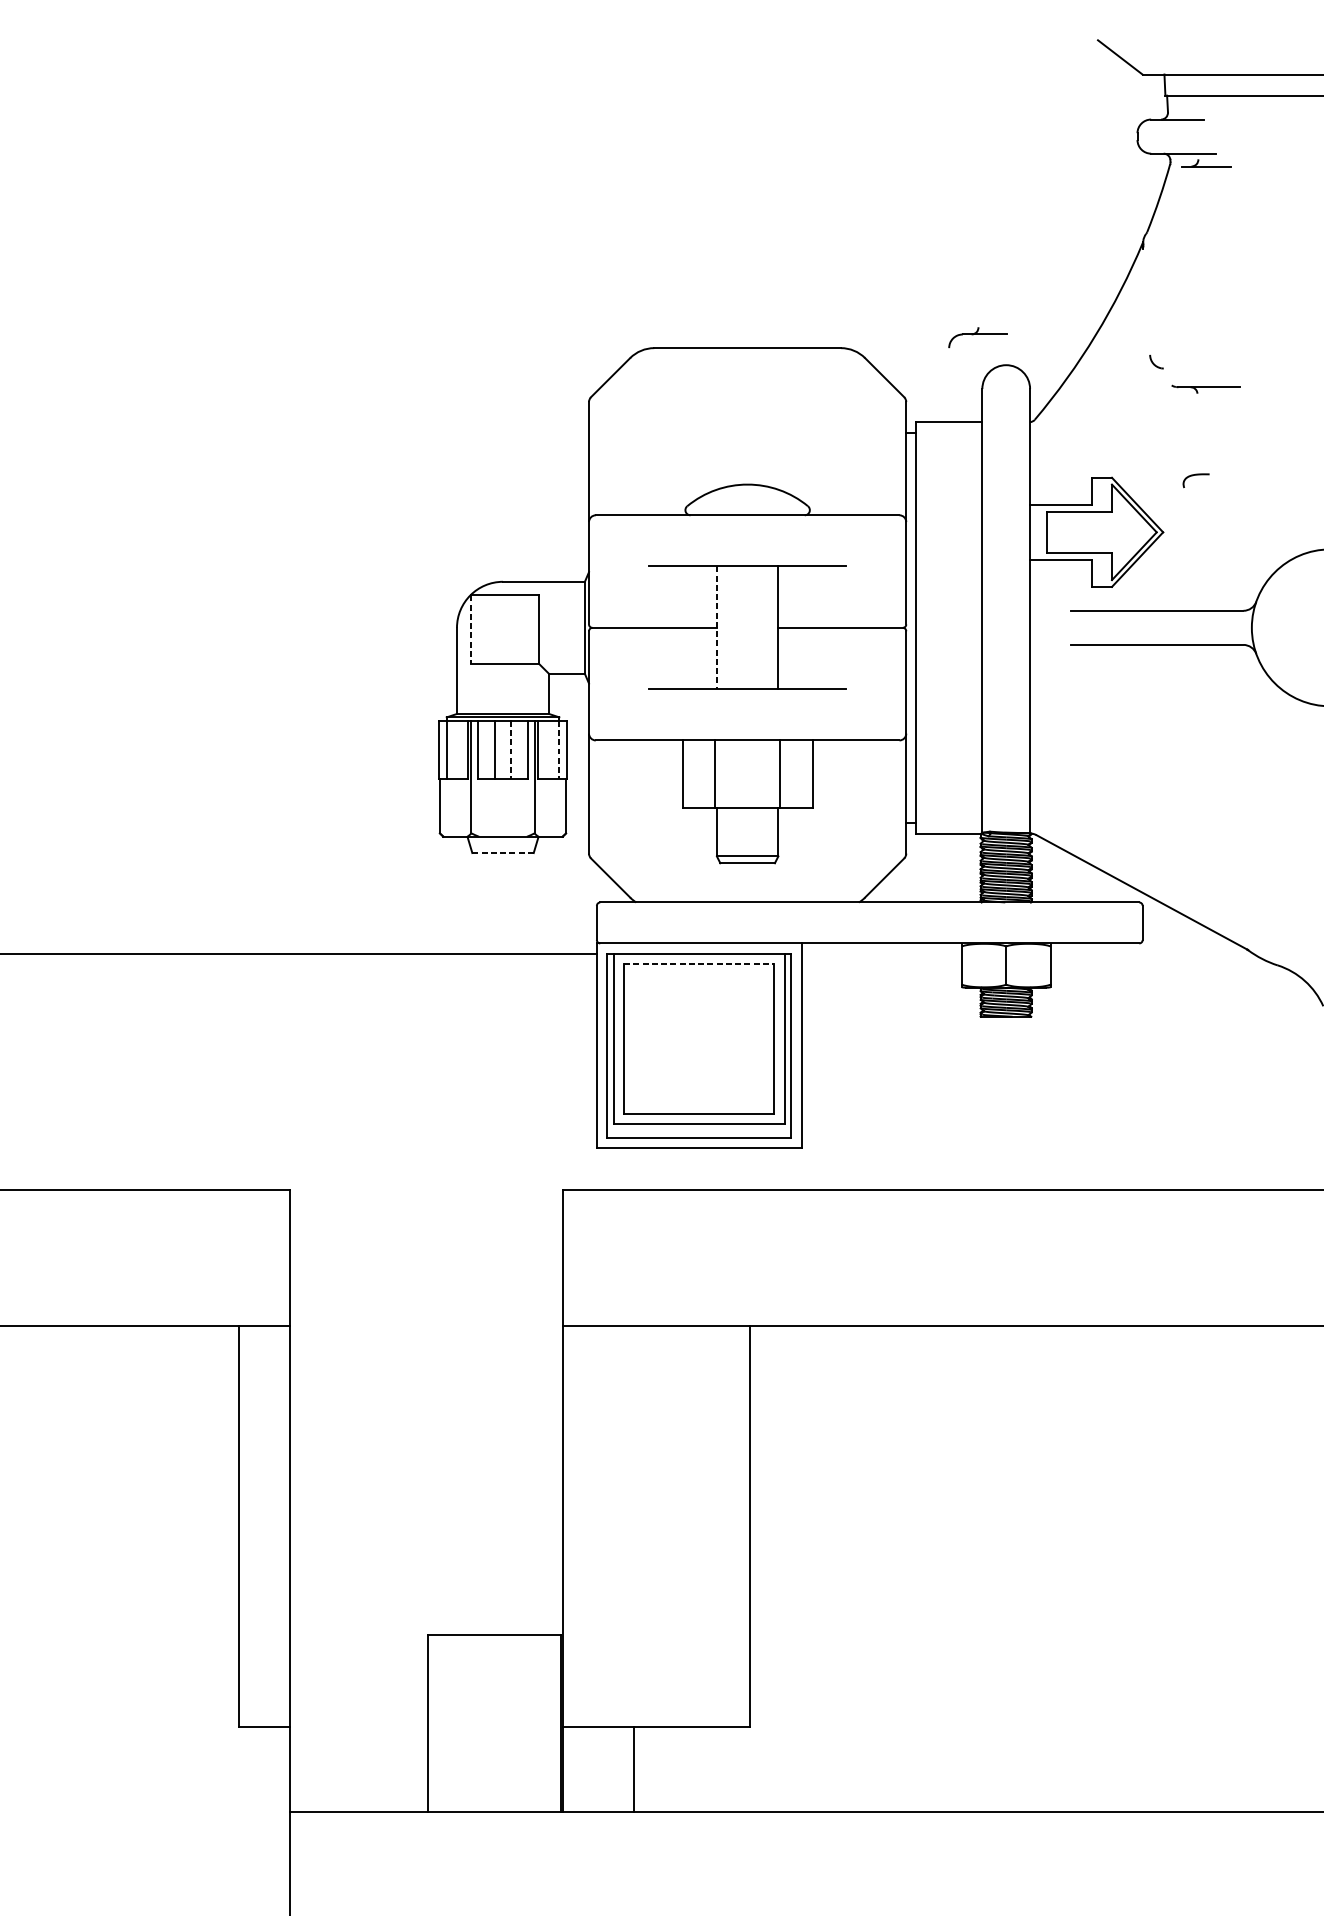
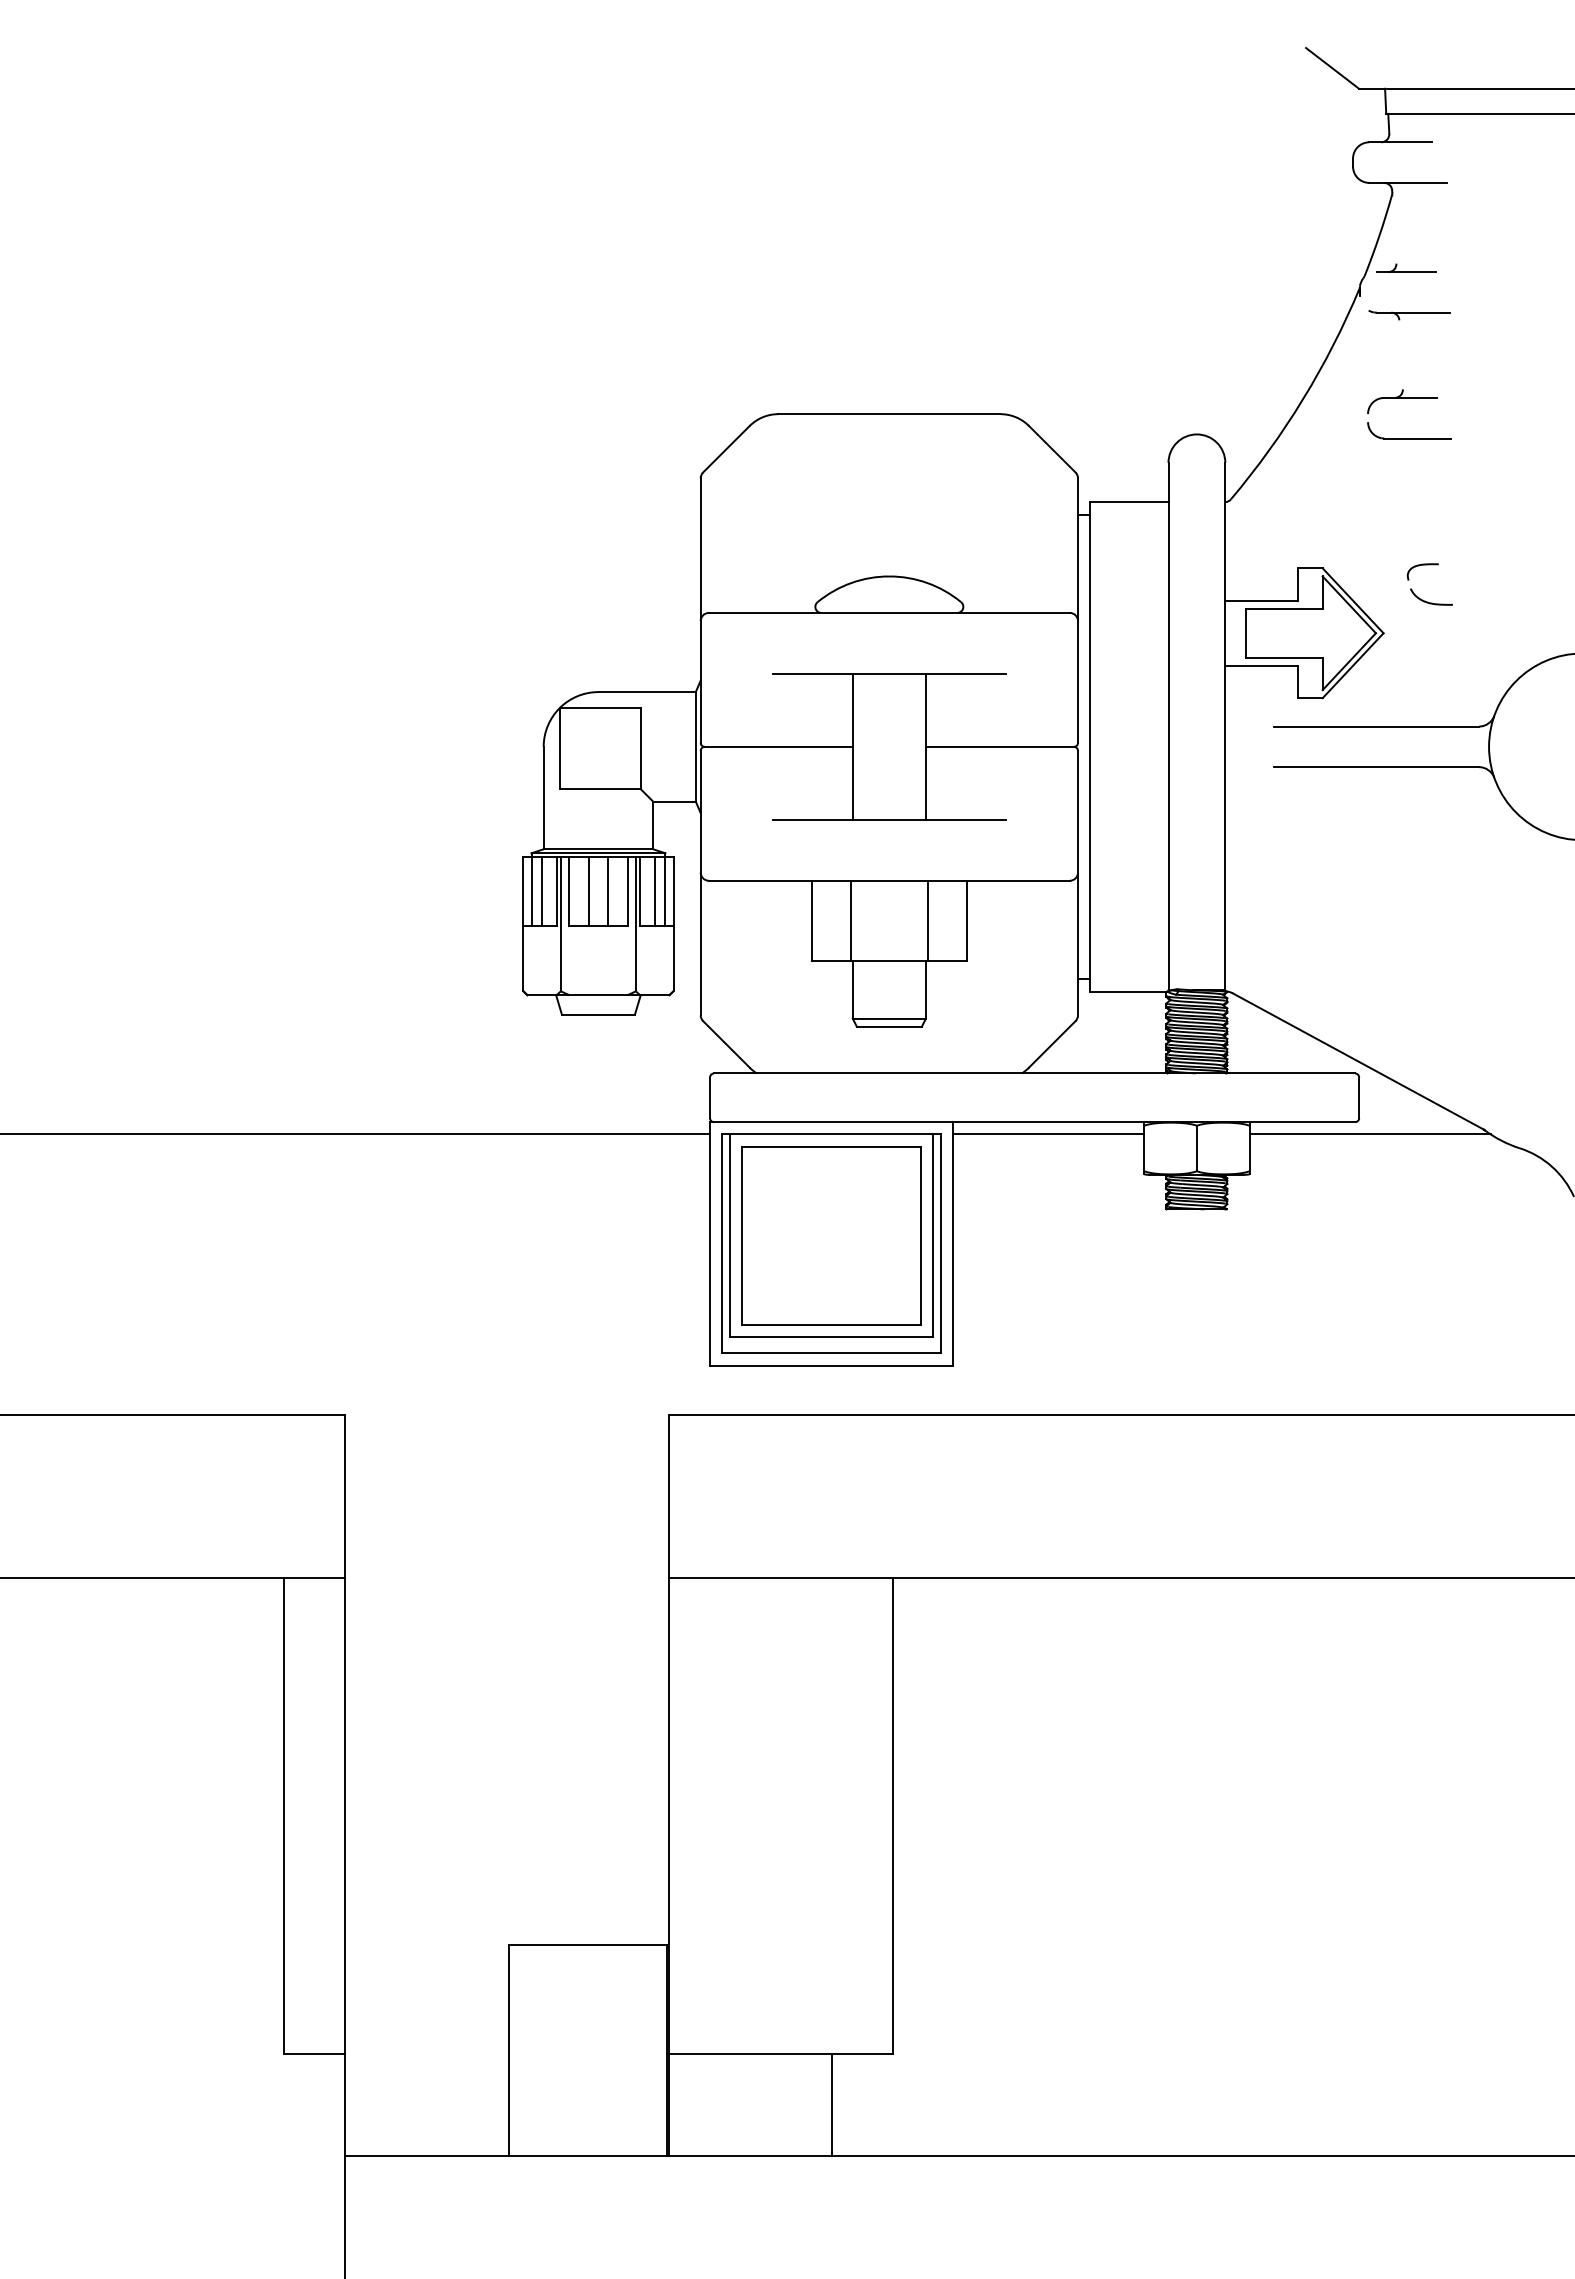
part: (1206, 162) -> (1406, 267), moved
part: (978, 337) -> (1402, 401), moved
line: (1191, 368) -> (1417, 438), added
part: (1205, 389) -> (1409, 315), moved
curve: (1200, 505) -> (1428, 601), added
line: (716, 628) -> (852, 747), dashed -> solid
line: (470, 629) -> (559, 748), dashed -> solid
line: (456, 749) -> (542, 891), added
line: (550, 749) -> (654, 891), added
line: (511, 750) -> (608, 892), dashed -> solid
line: (558, 750) -> (664, 892), dashed -> solid
line: (503, 852) -> (598, 1014), dashed -> solid
line: (881, 953) -> (1048, 1134), added
line: (1151, 953) -> (1369, 1134), added
line: (699, 963) -> (832, 1146), dashed -> solid
line: (633, 1769) -> (831, 2104), moved

